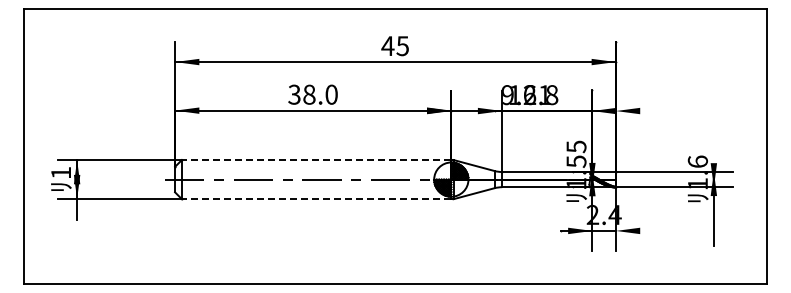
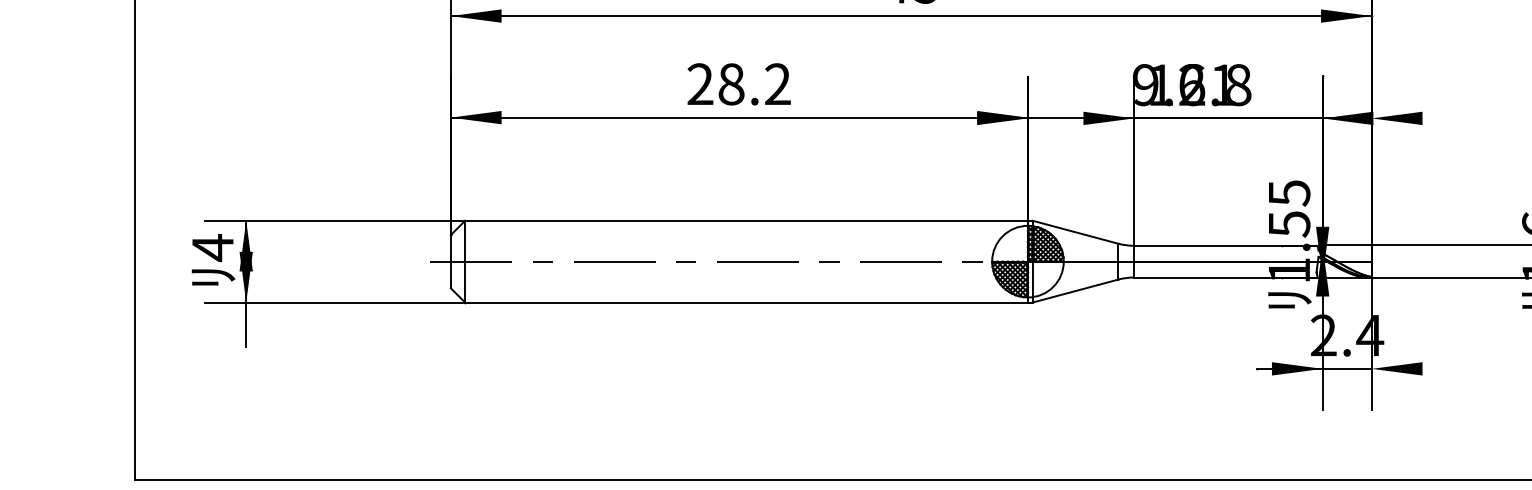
text: (312, 94) -> (737, 83), 38.0 -> 28.2
line: (316, 160) -> (746, 221), dashed -> solid
text: (60, 172) -> (211, 246), 1 -> 4
line: (316, 199) -> (746, 303), dashed -> solid

